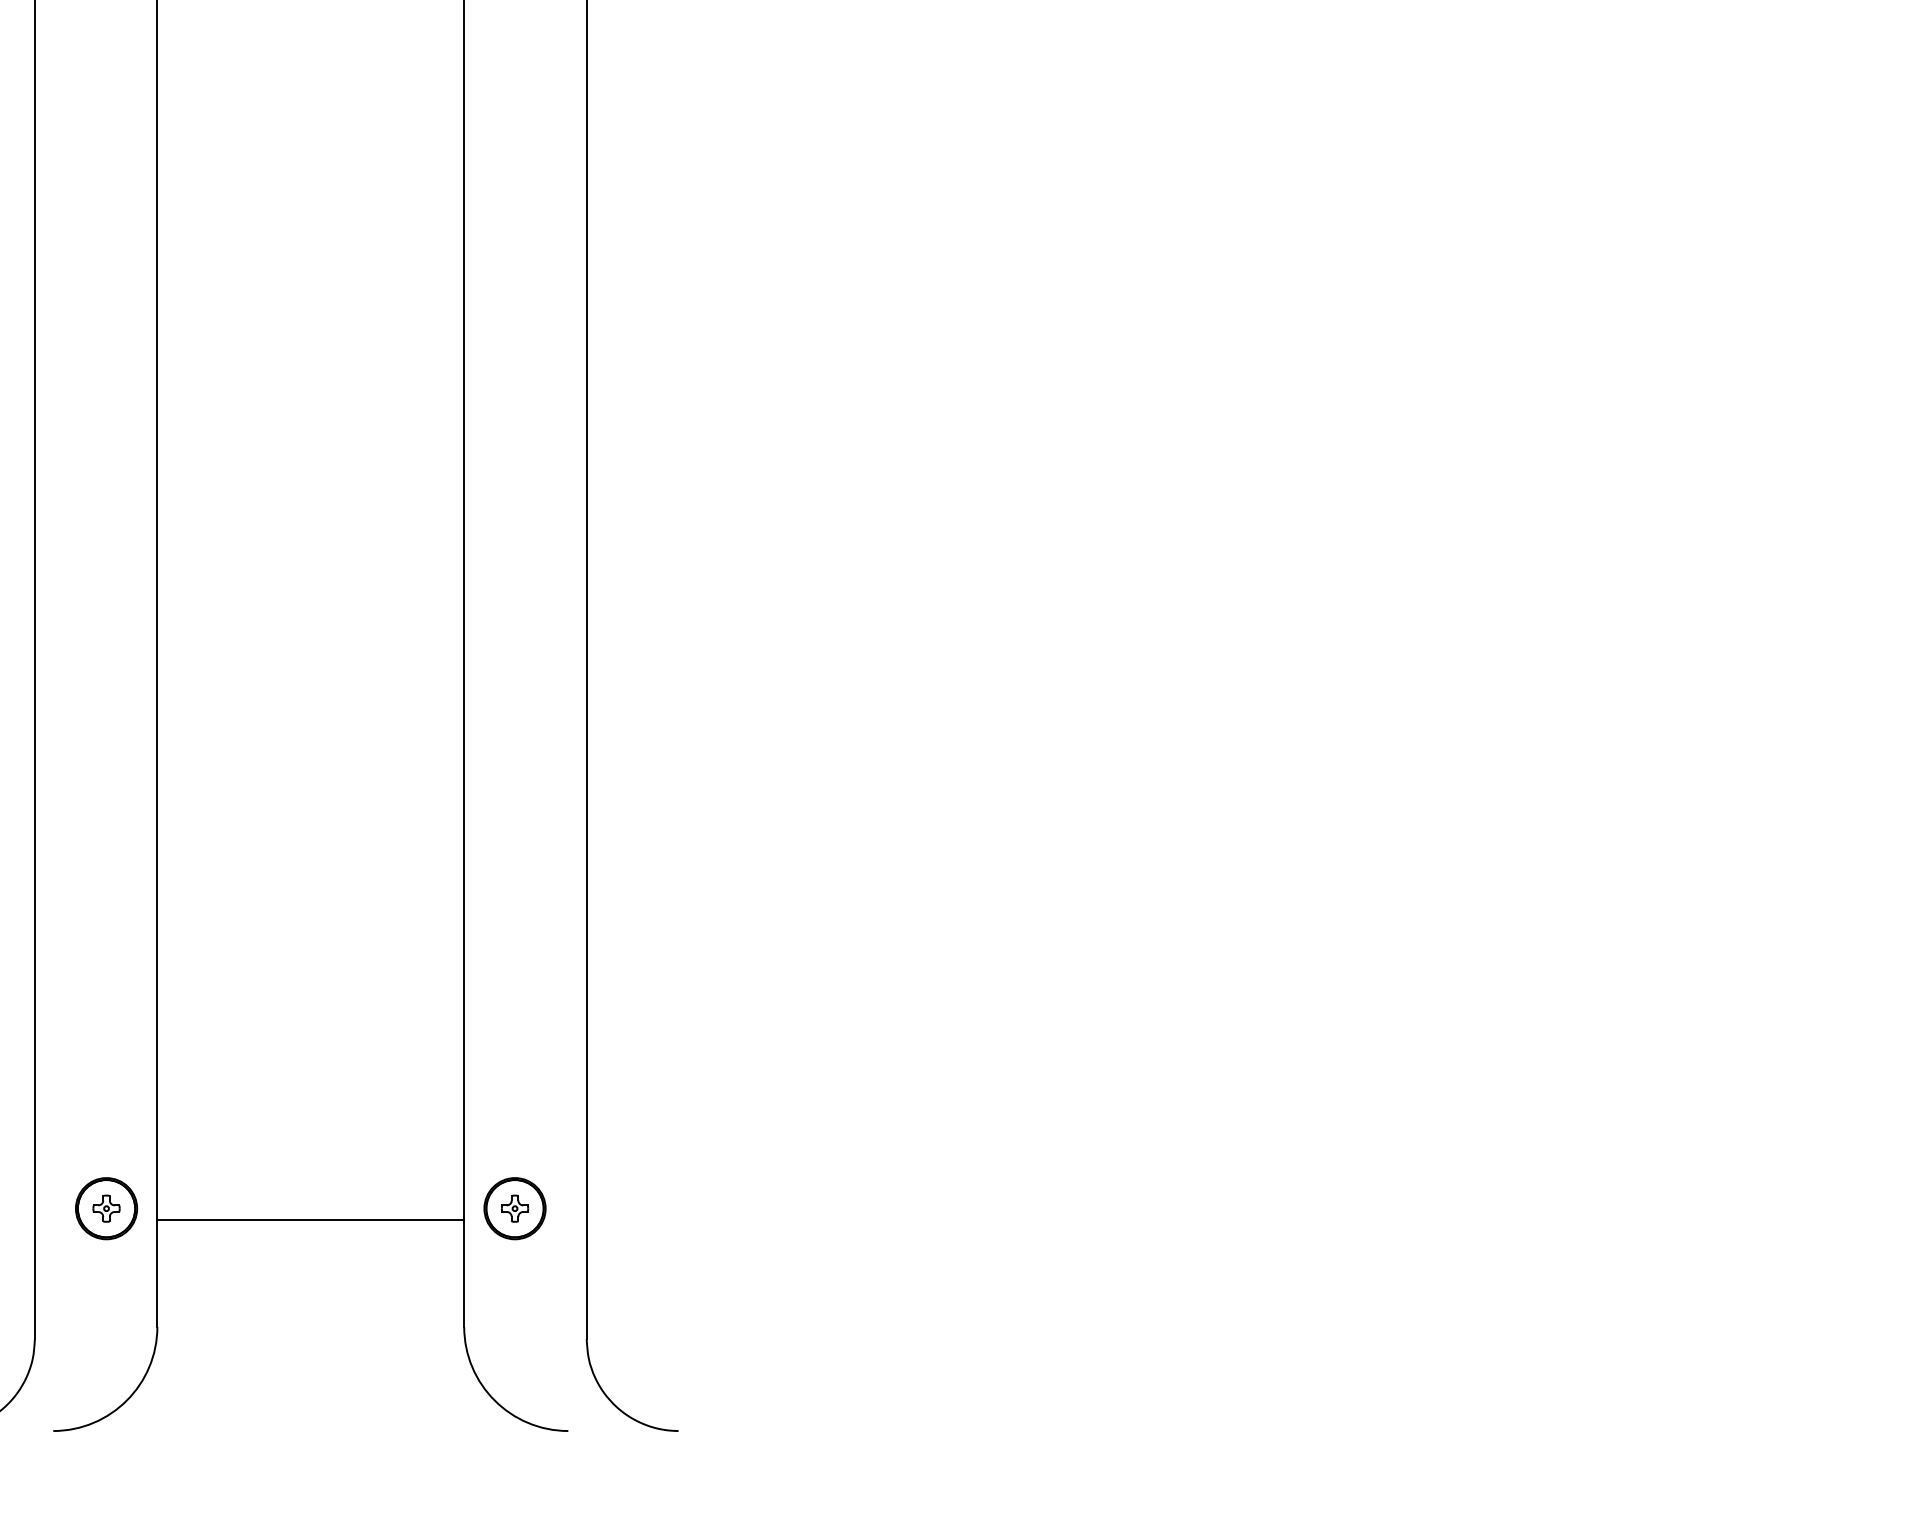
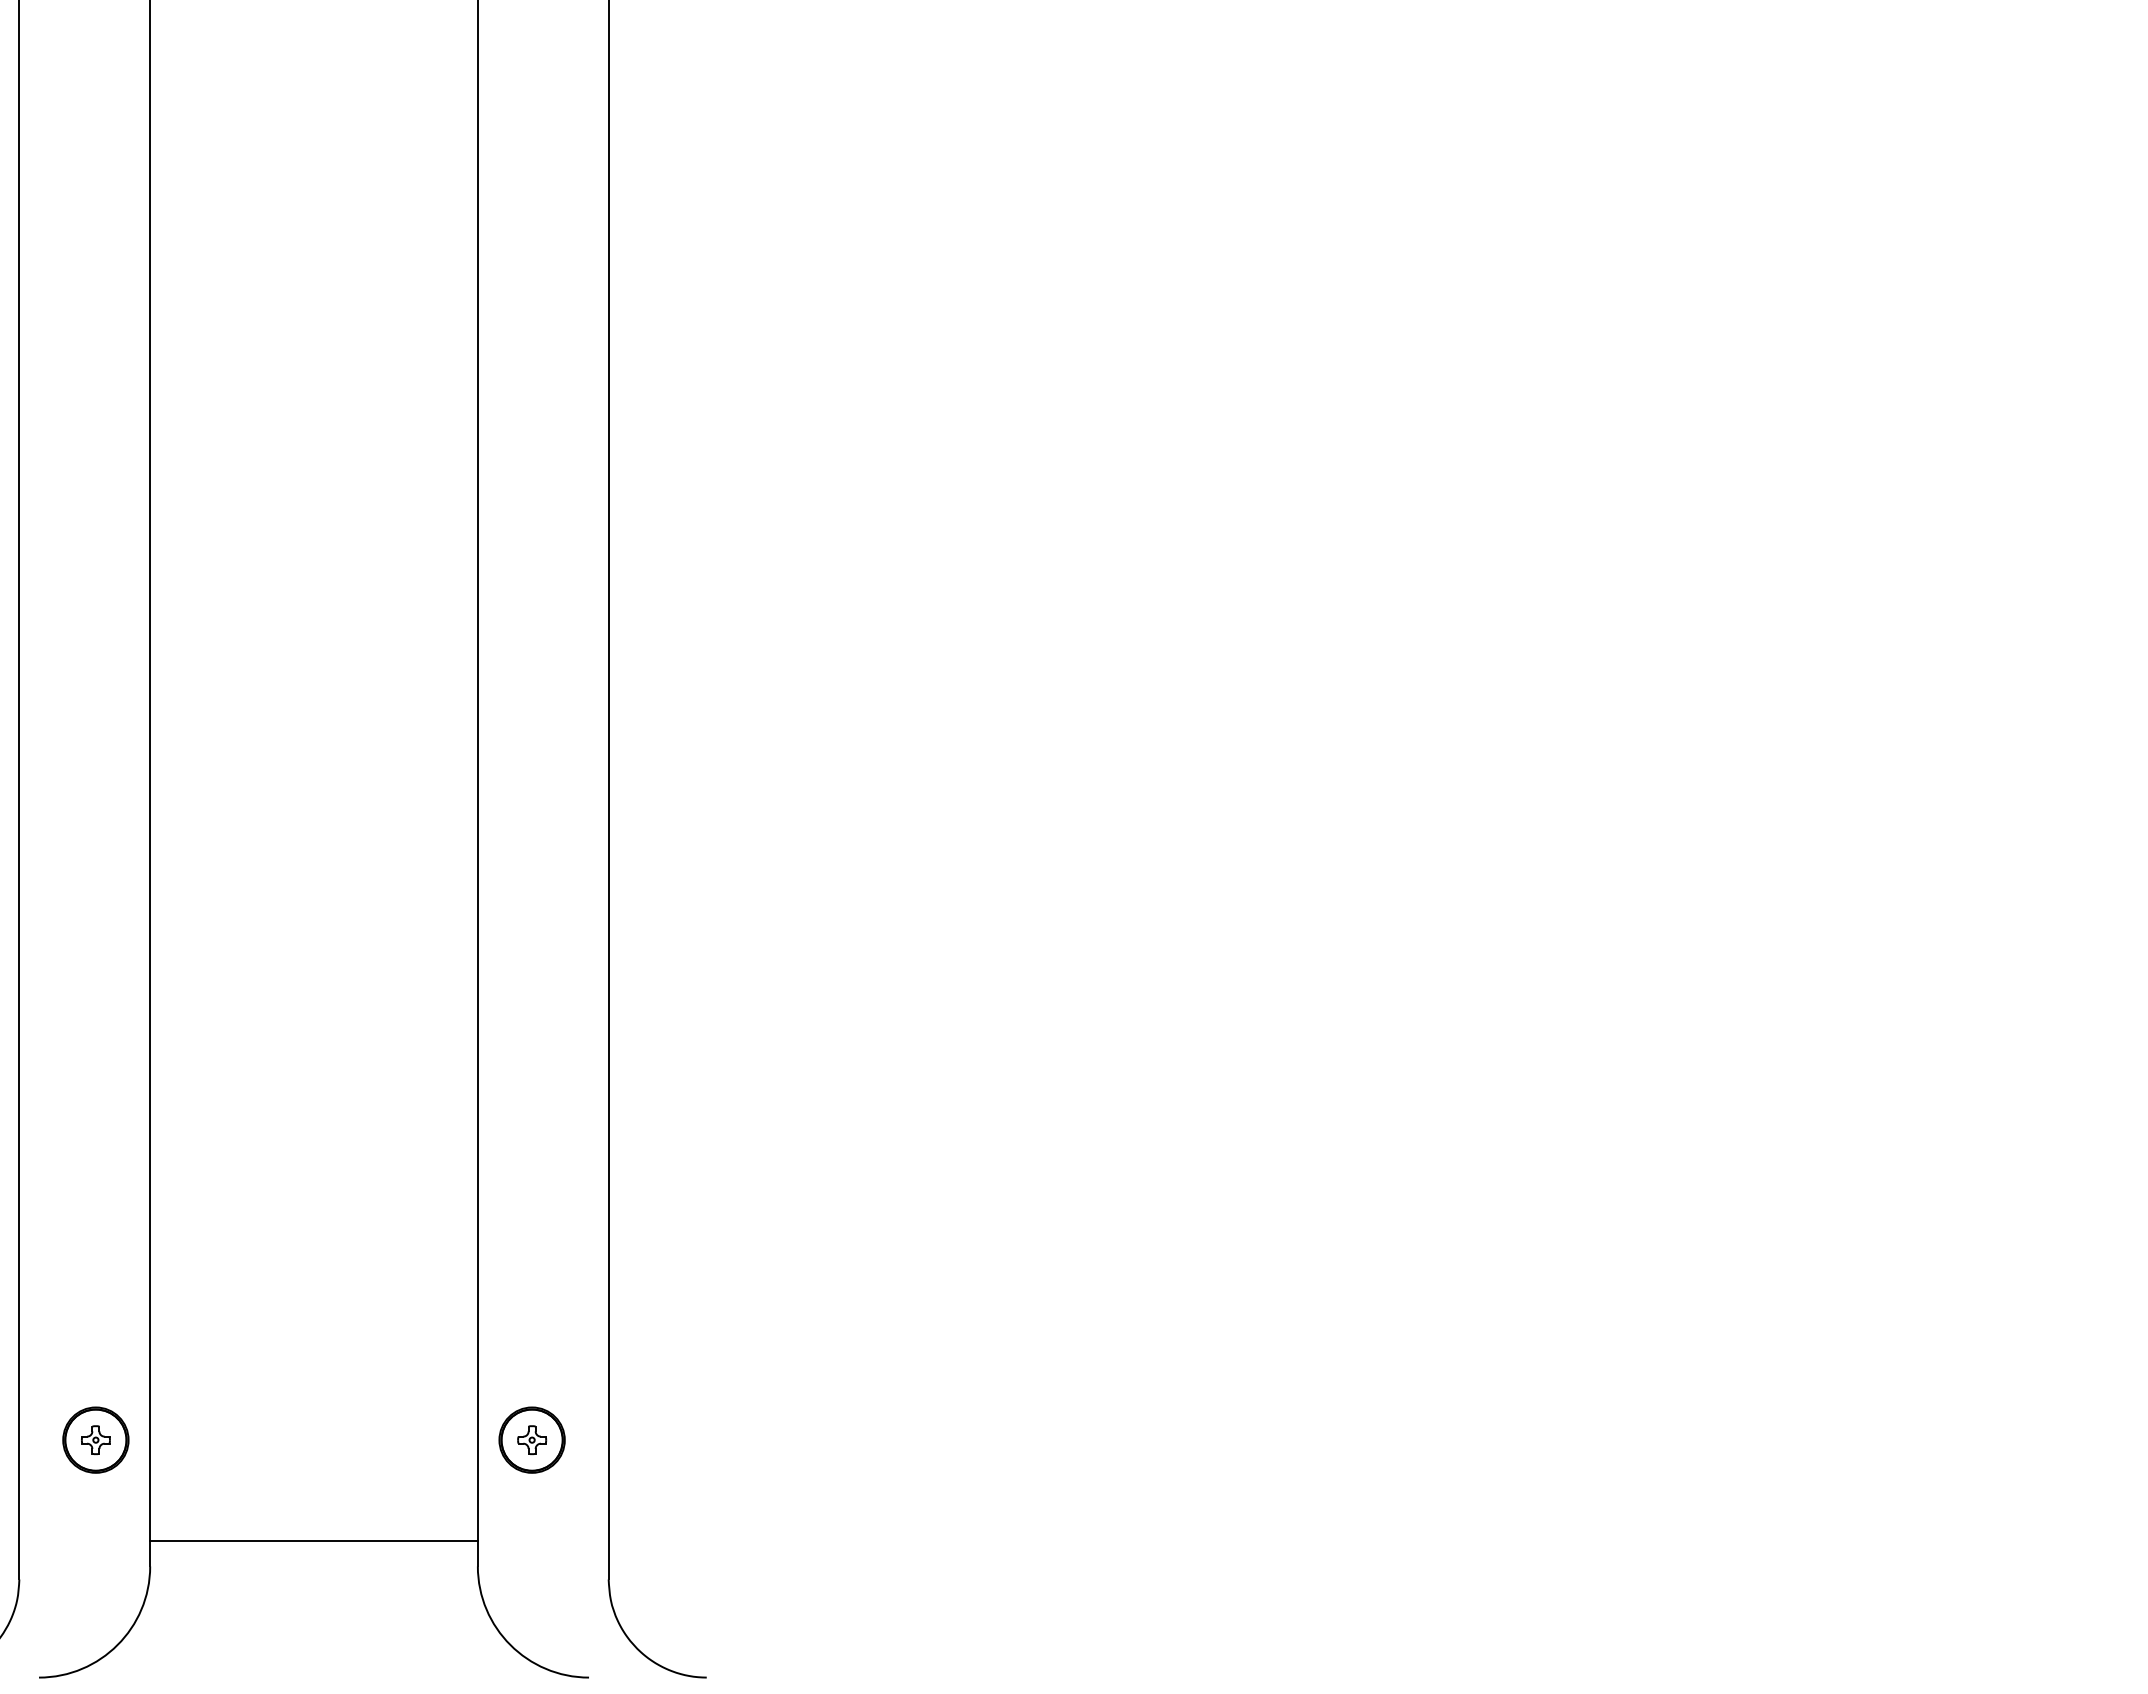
line: (310, 1220) -> (313, 1540), moved

